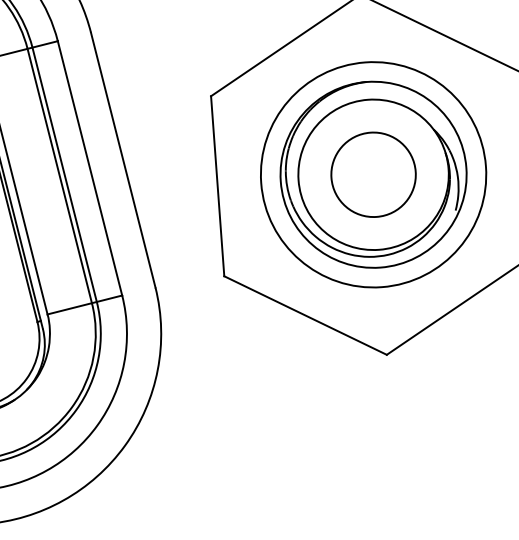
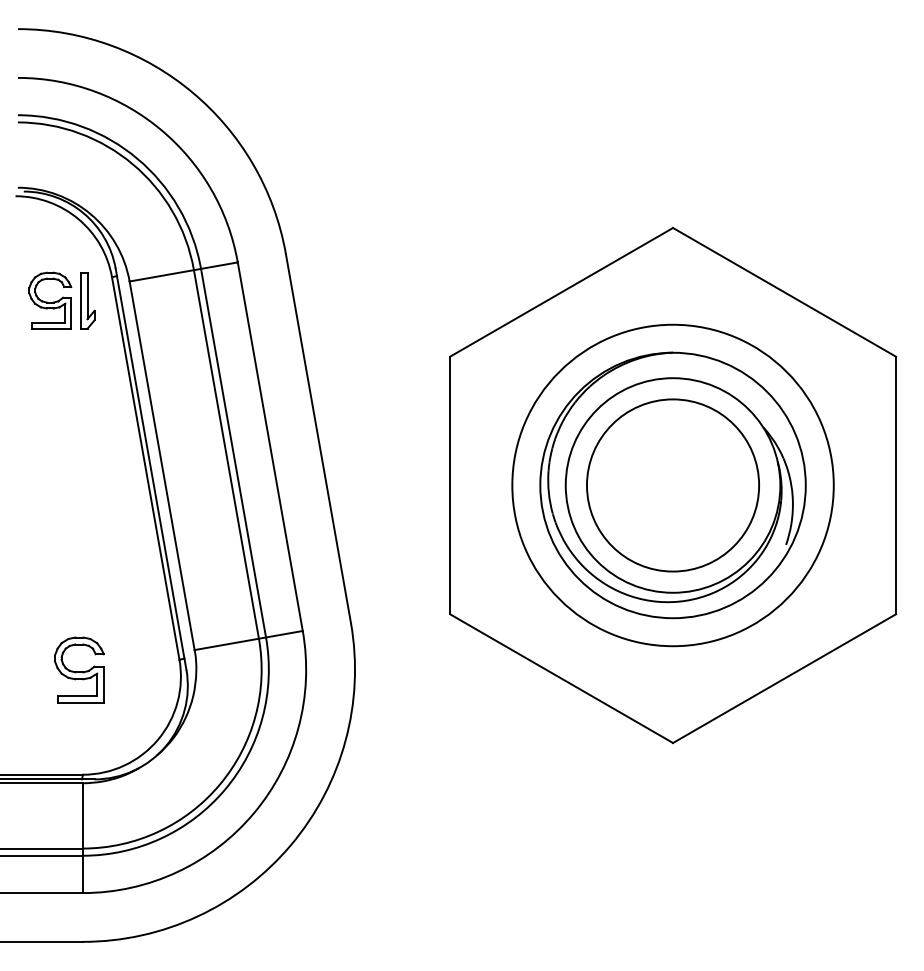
circle: (373, 174) -> (672, 485), size x1.43

